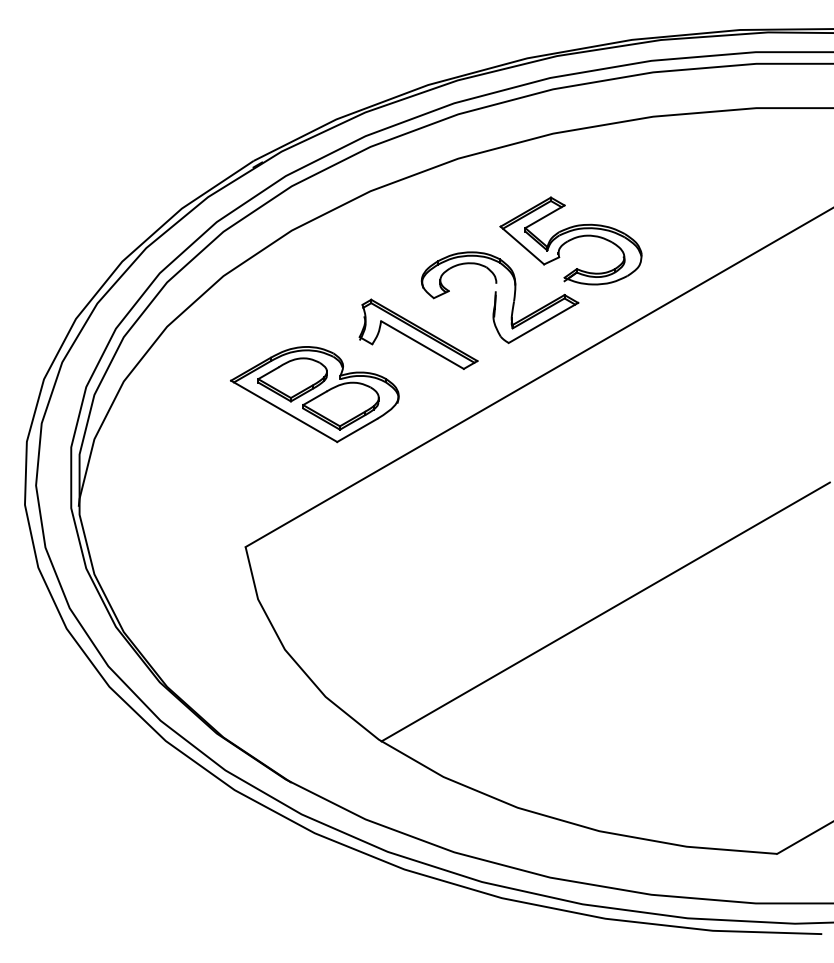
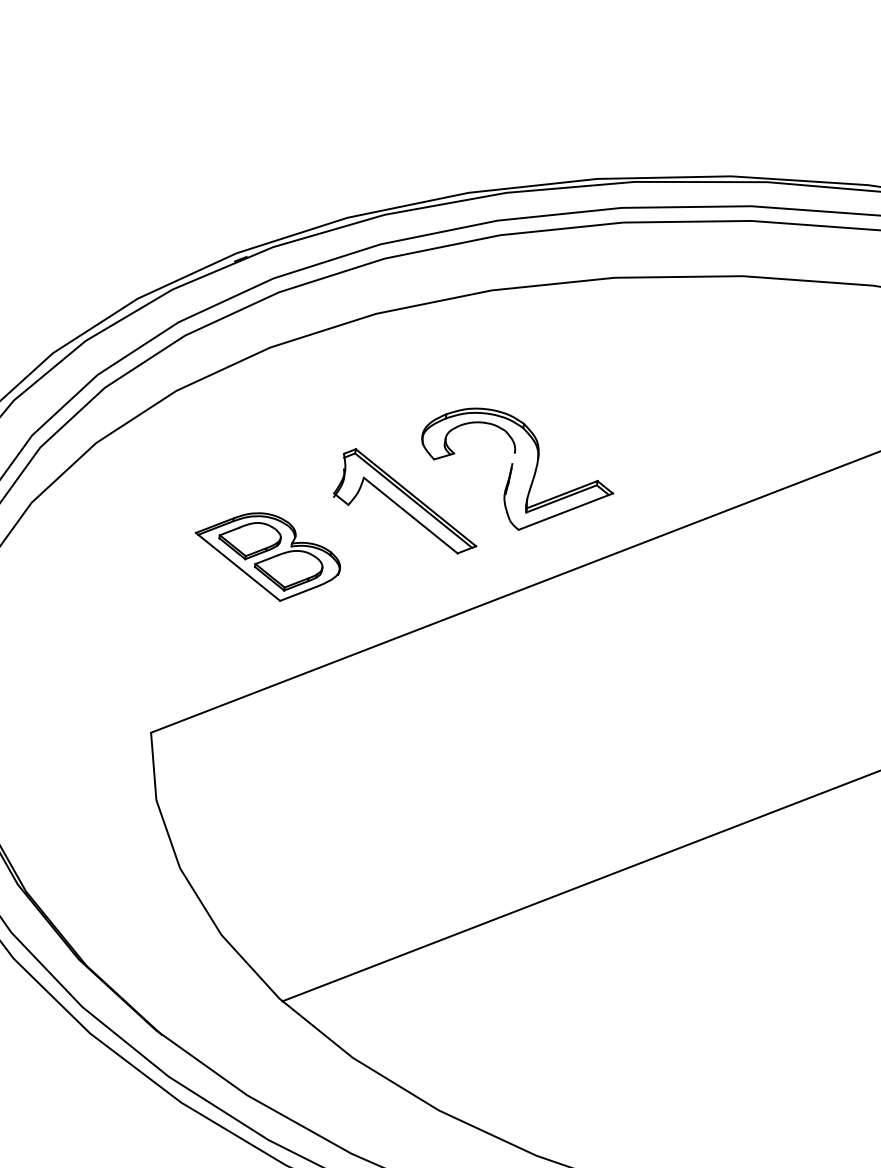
part: (570, 240) -> (615, 414), removed
part: (314, 394) -> (266, 556), size x0.7

